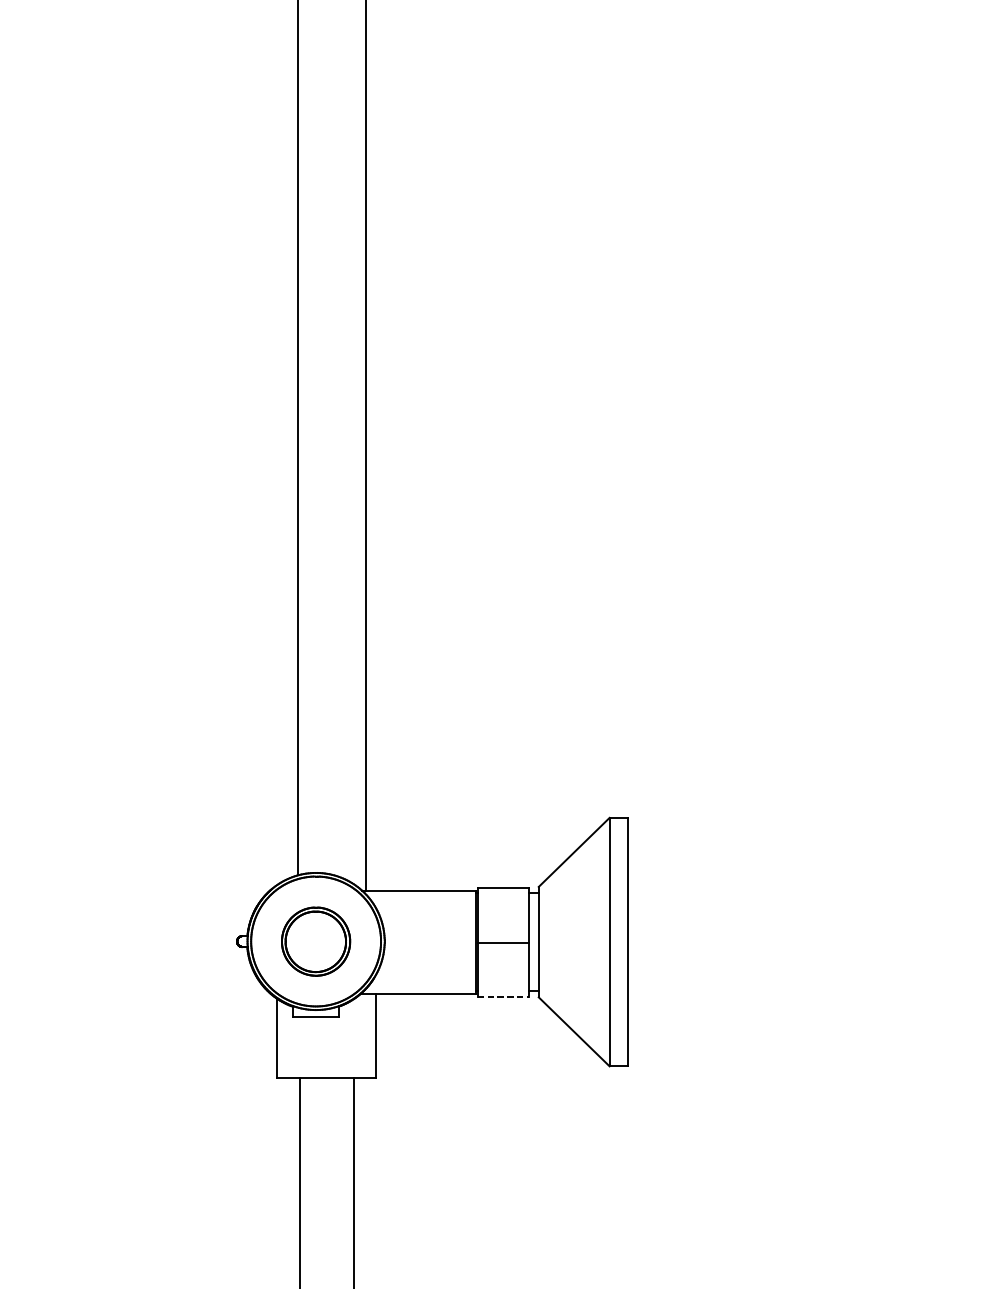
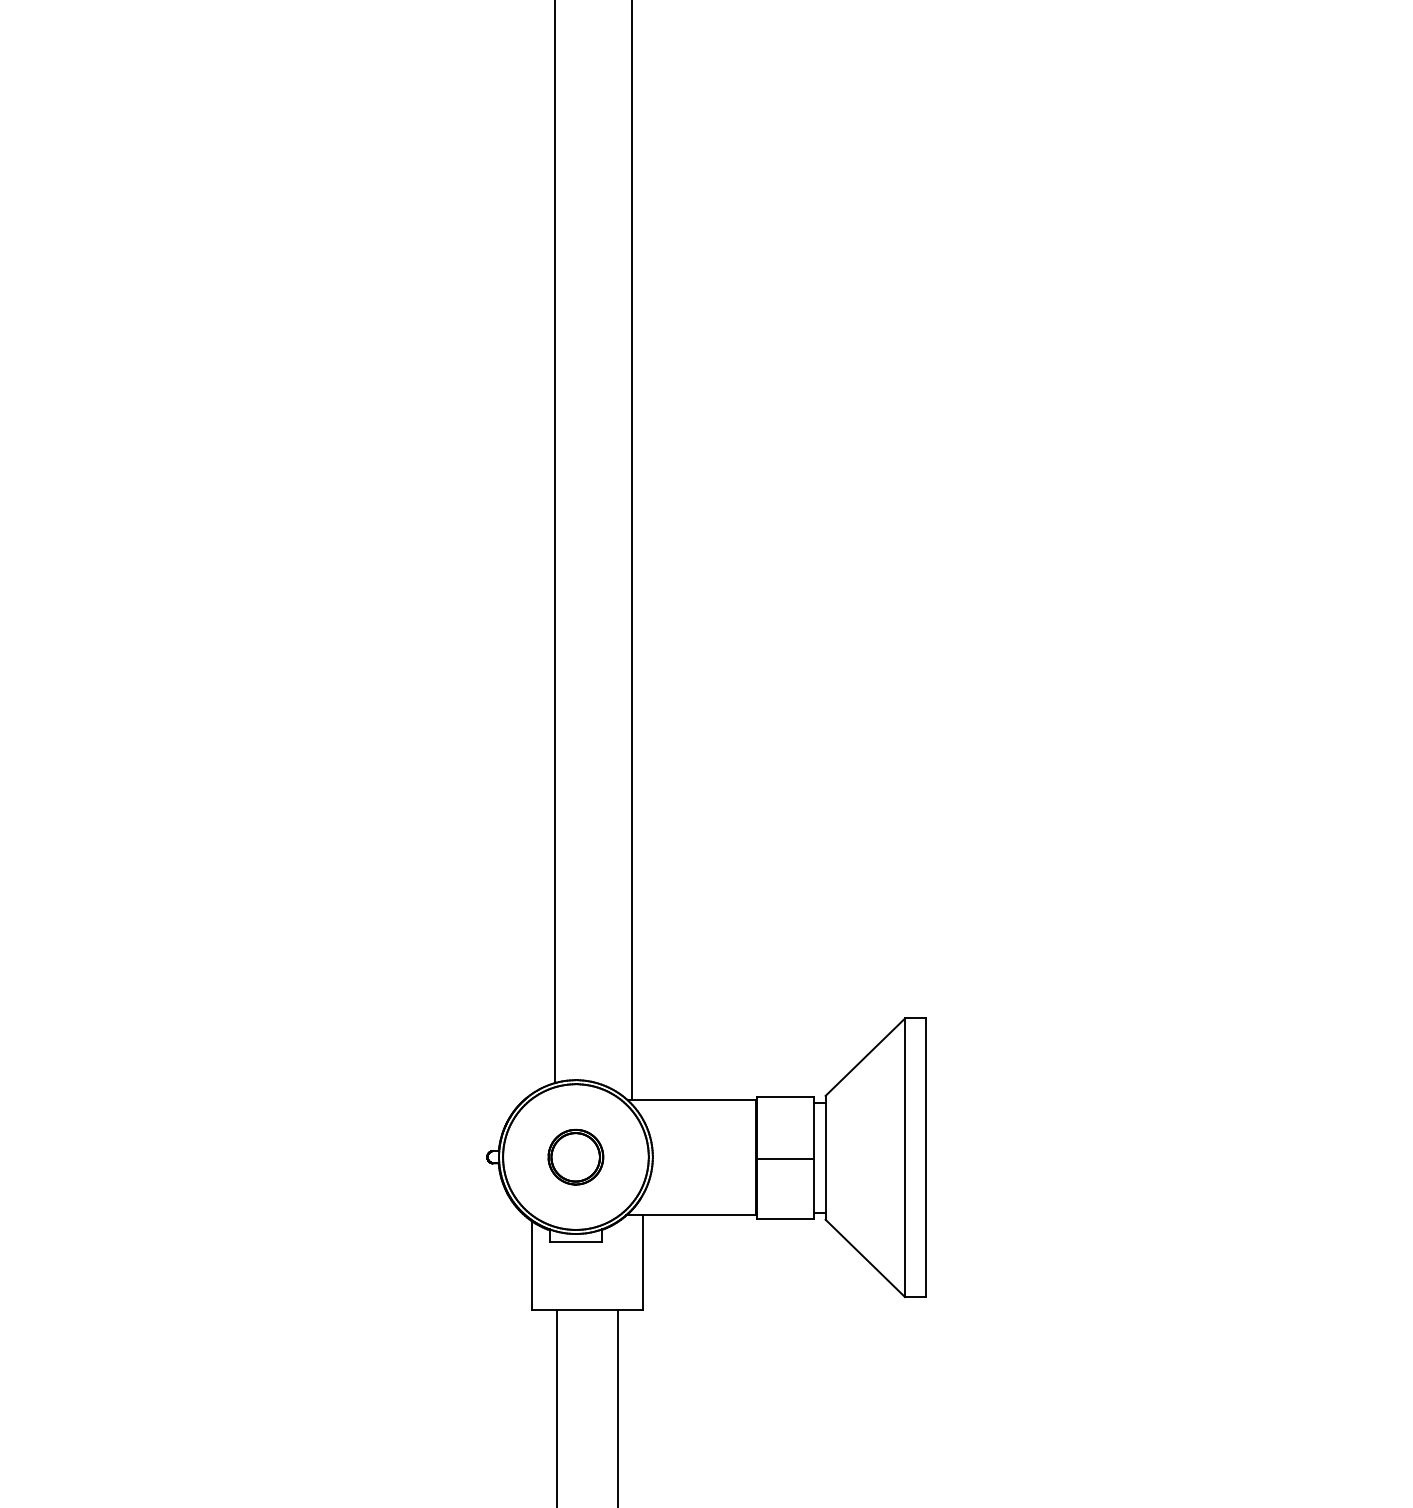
part: (315, 940) -> (575, 1156), size x0.71
line: (502, 997) -> (785, 1219), dashed -> solid

